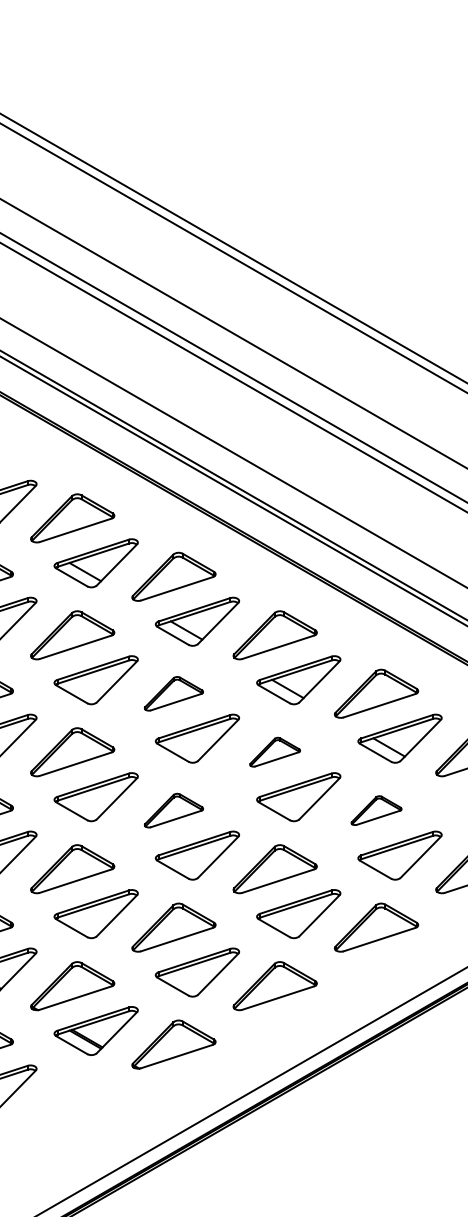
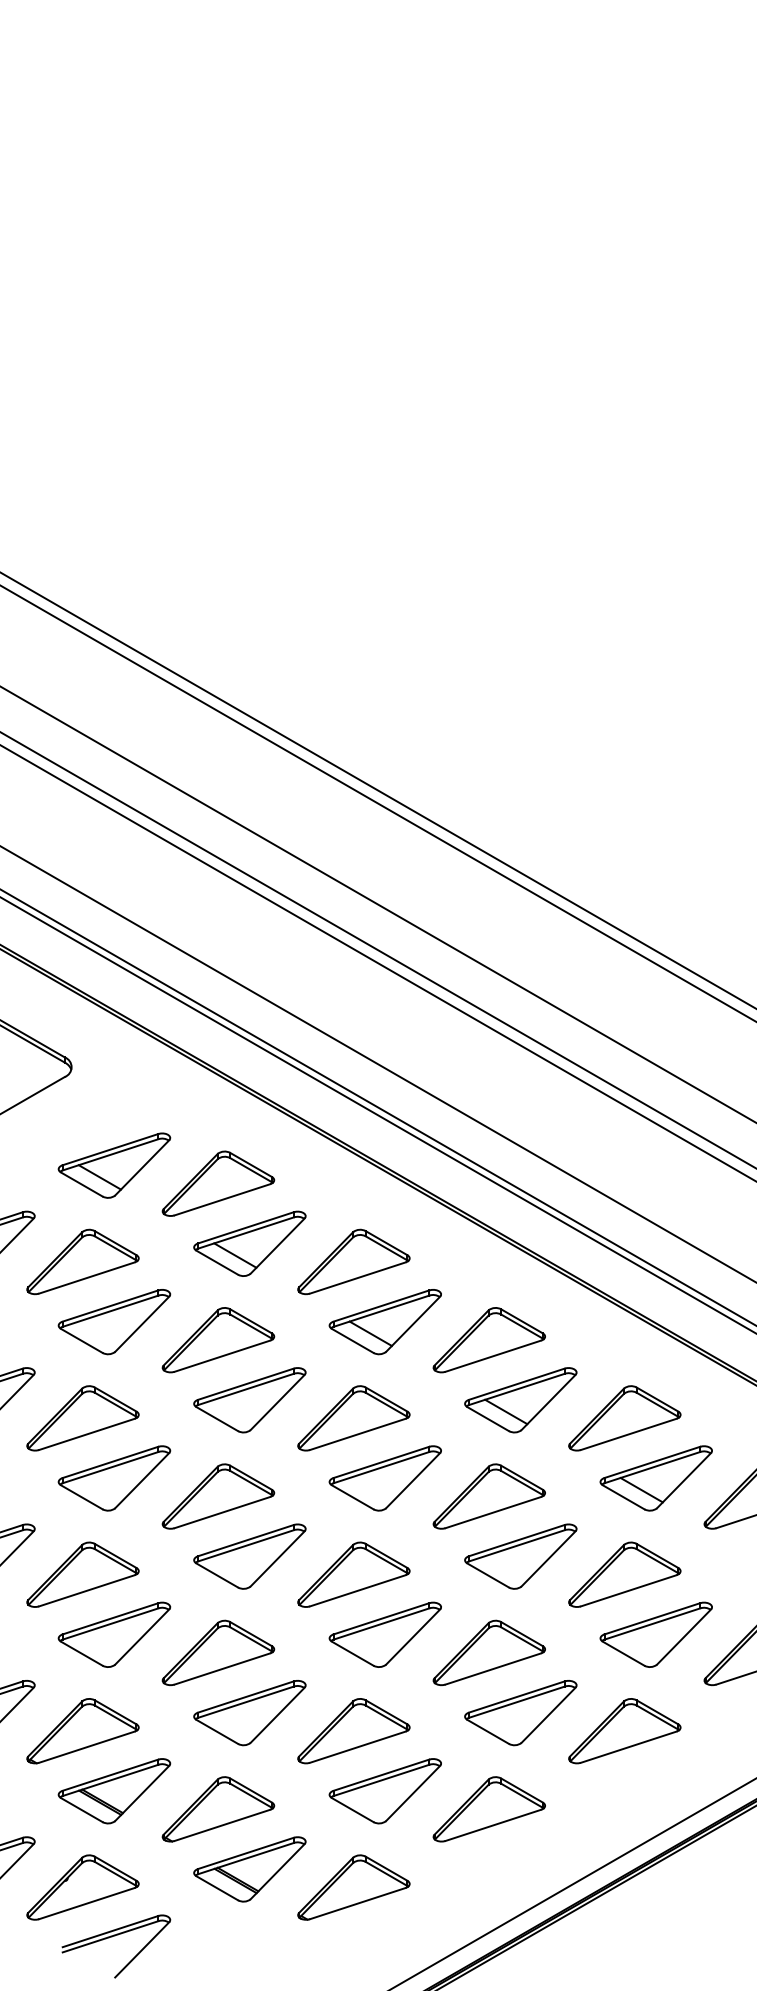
part: (173, 693) -> (353, 1418), size x1.43
part: (274, 752) -> (488, 1496), size x1.67
part: (173, 810) -> (353, 1574), size x1.43
part: (376, 810) -> (624, 1574), size x1.67

